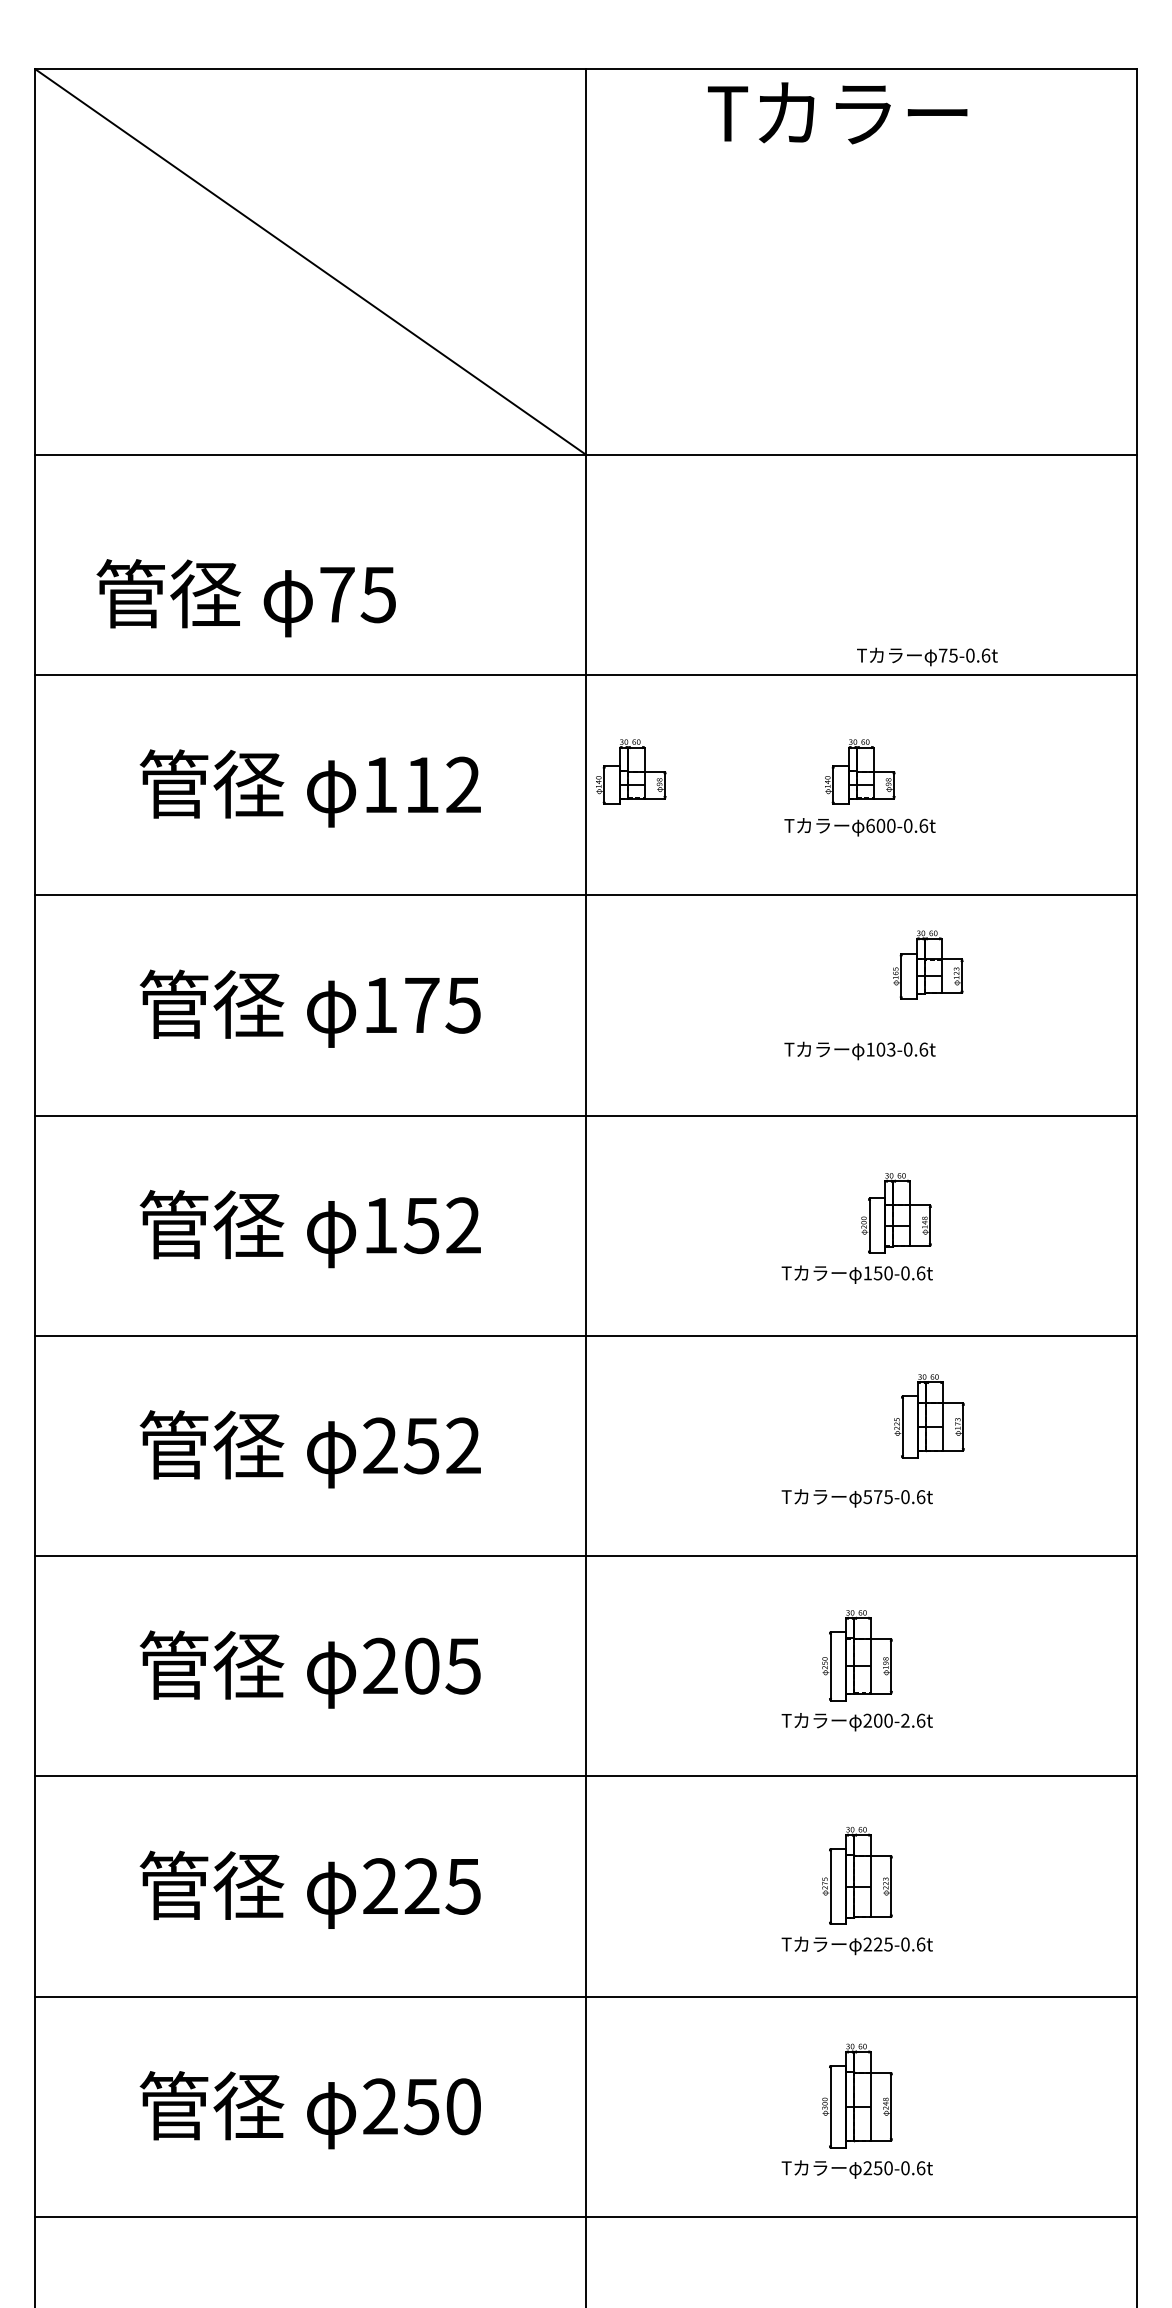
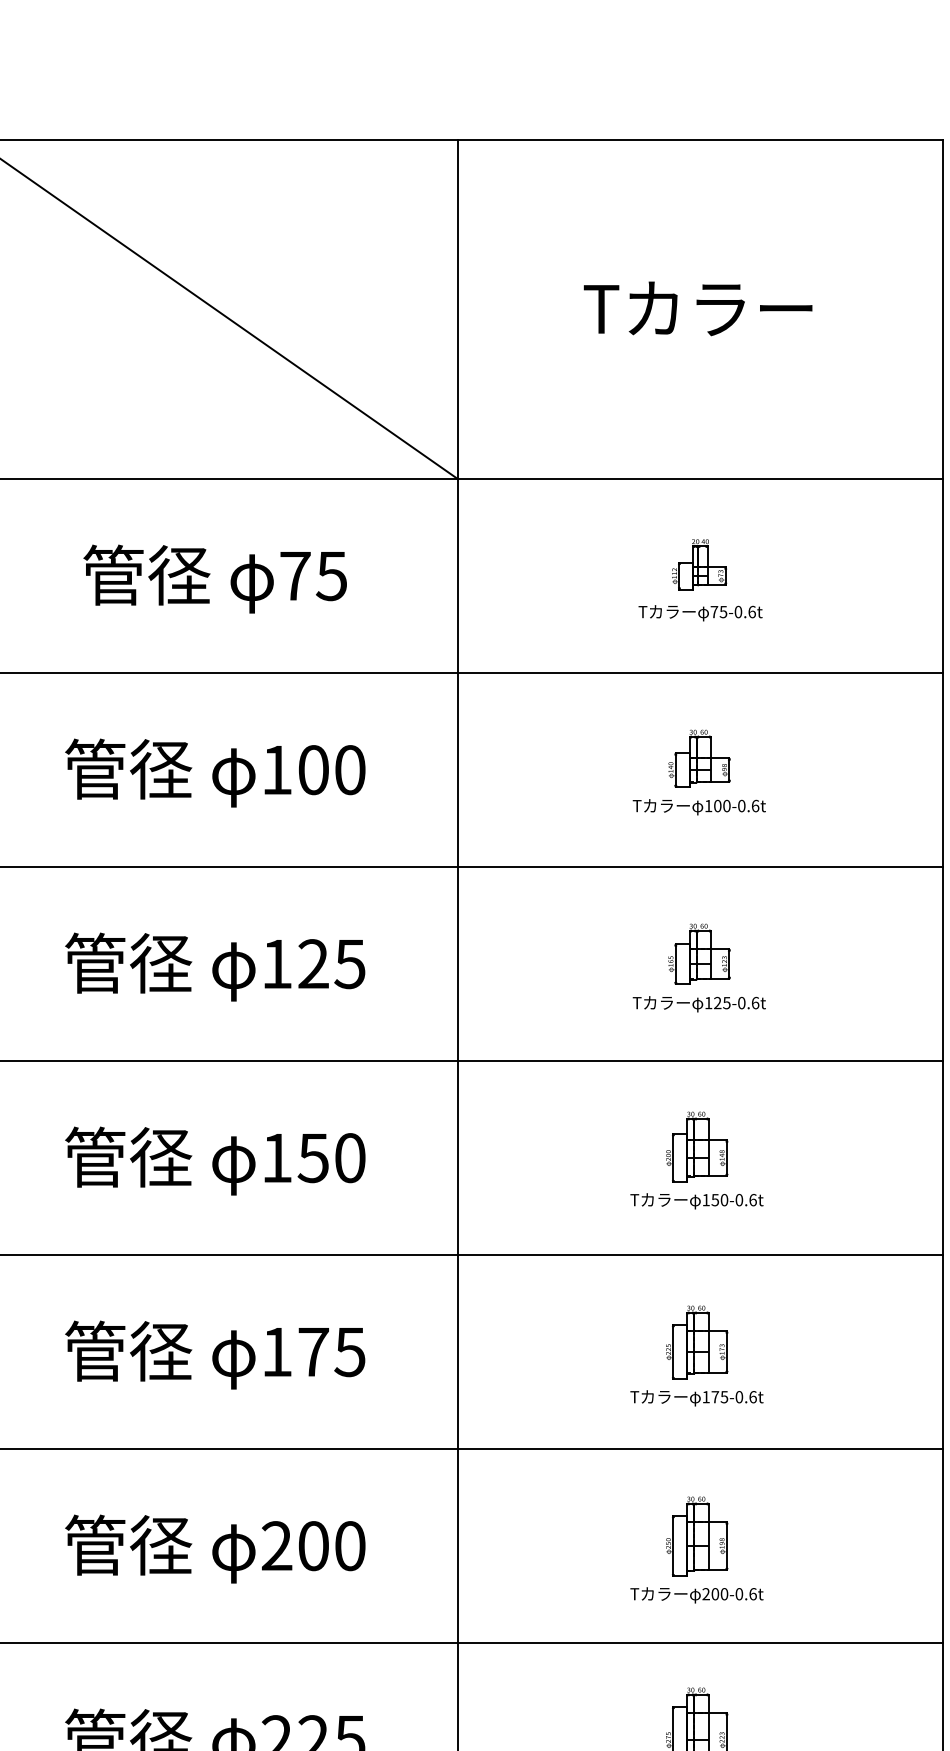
text: (837, 113) -> (698, 308), moved
part: (860, 551) -> (699, 564), added
text: (245, 598) -> (214, 579), moved
text: (927, 656) -> (700, 612), moved
part: (631, 771) -> (498, 758), removed
text: (442, 784) -> (331, 769), 112 -> 100
text: (870, 825) -> (708, 805), 600-0.6t -> 100-0.6t
part: (928, 964) -> (699, 953), moved
text: (421, 1004) -> (313, 963), 175 -> 125
text: (885, 1049) -> (721, 1002), 103-0.6t -> 125-0.6t
part: (896, 1213) -> (697, 1147), moved
text: (463, 1225) -> (350, 1157), 152 -> 150
part: (929, 1416) -> (697, 1342), moved
text: (421, 1445) -> (313, 1351), 252 -> 175
text: (867, 1497) -> (705, 1397), 575-0.6t -> 175-0.6t
text: (462, 1665) -> (349, 1545), 205 -> 200
text: (905, 1720) -> (739, 1593), 200-2.6t -> 200-0.6t

